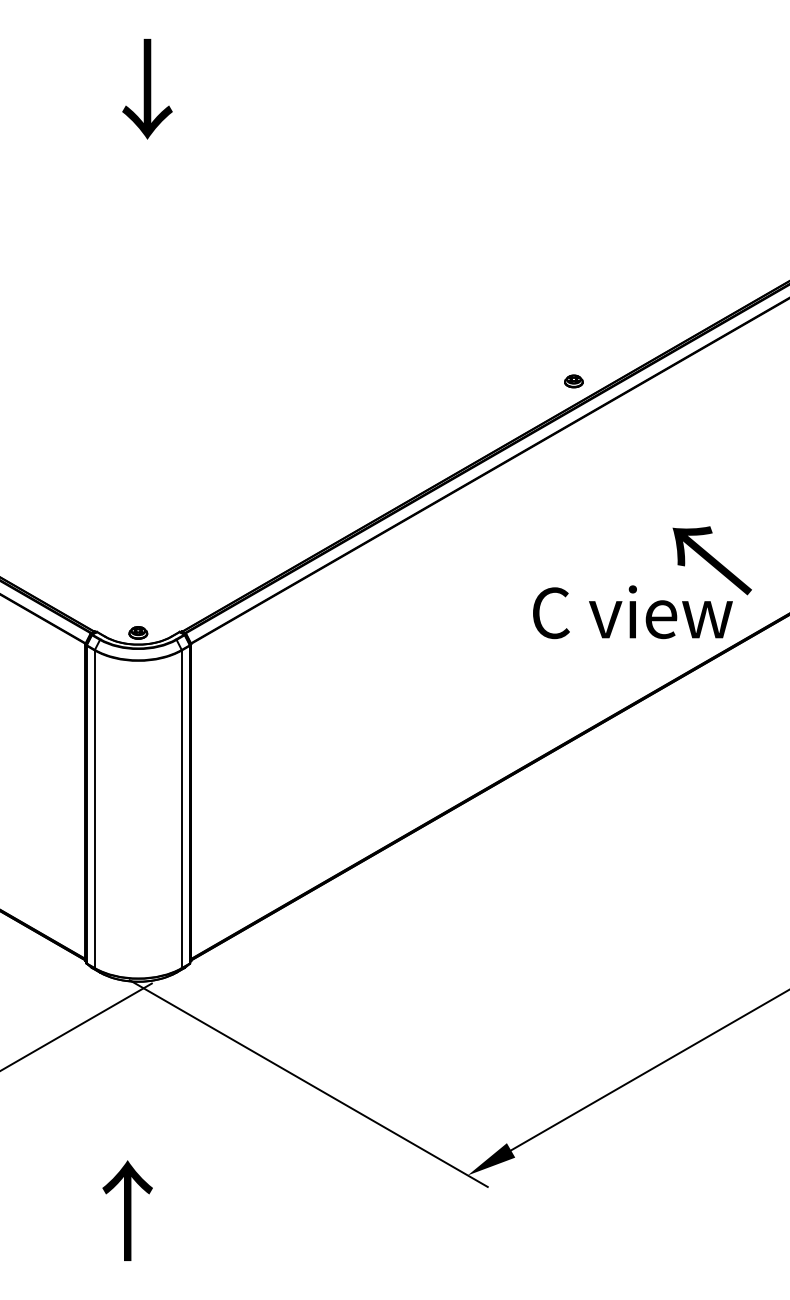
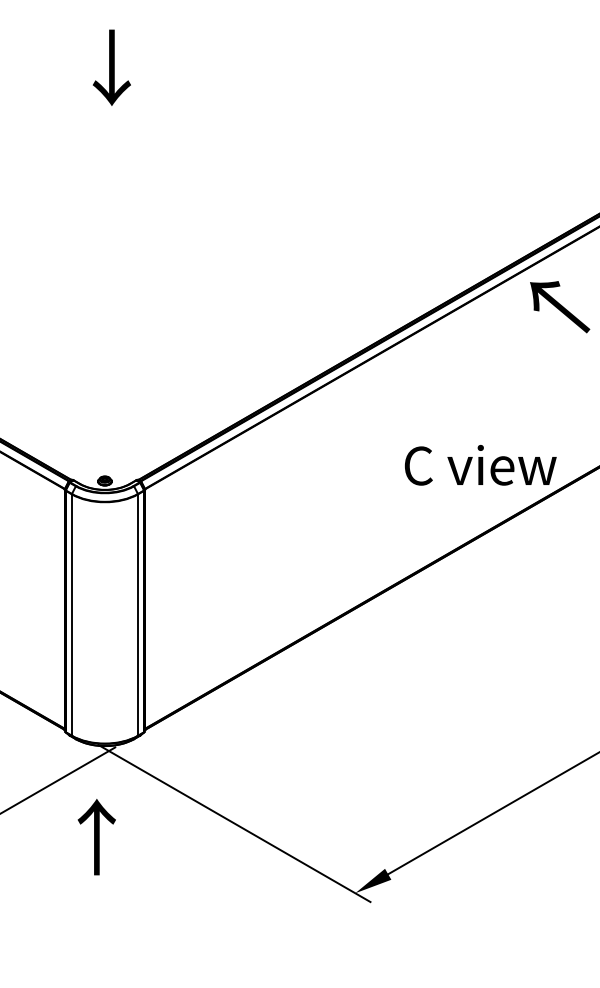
part: (573, 380) -> (435, 289), removed
text: (712, 561) -> (560, 307), moved
text: (127, 1211) -> (96, 837), moved

